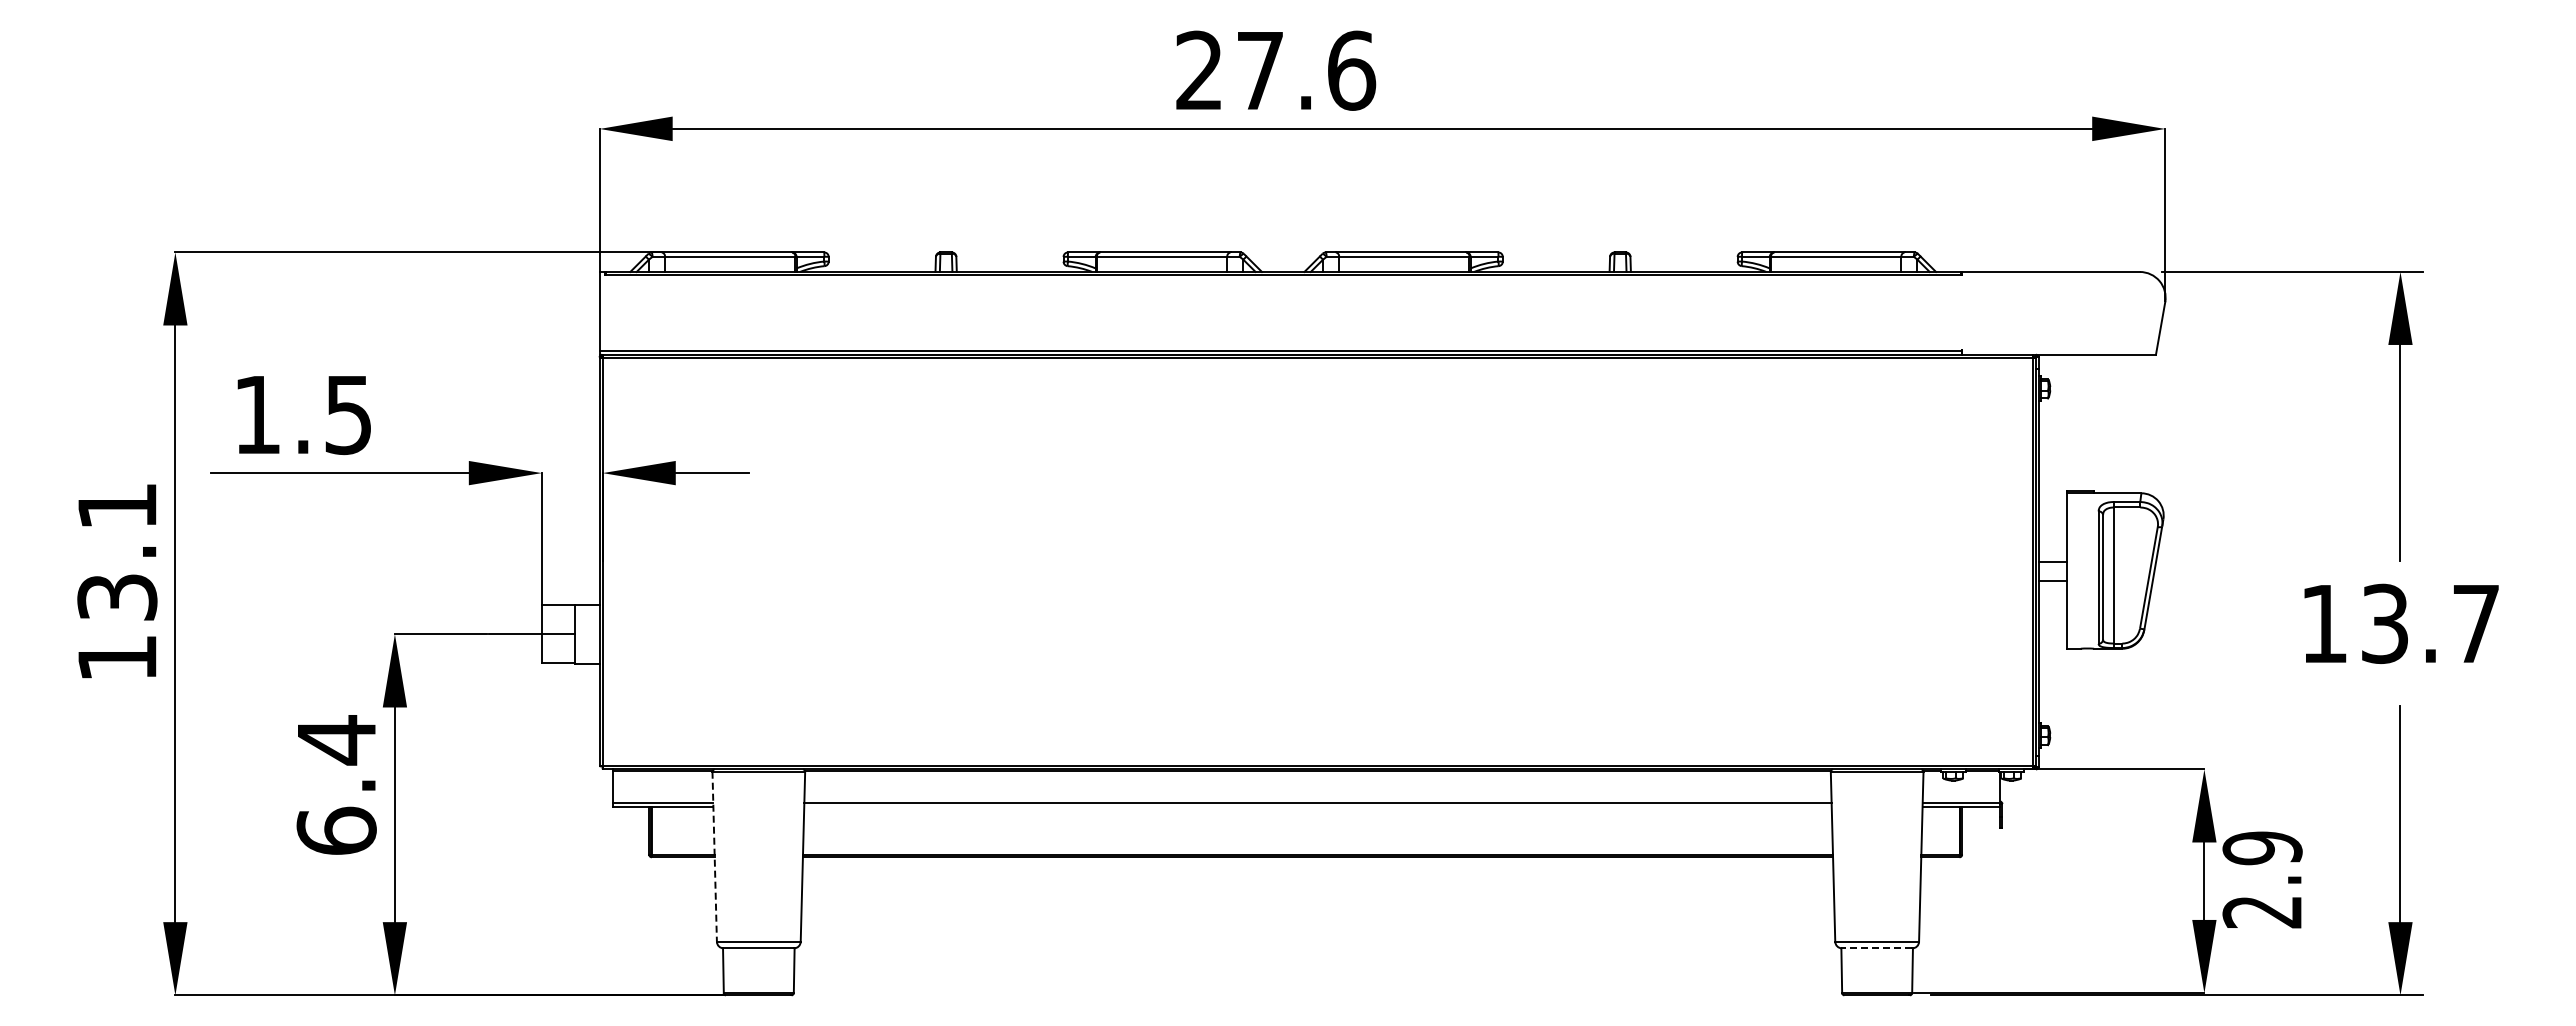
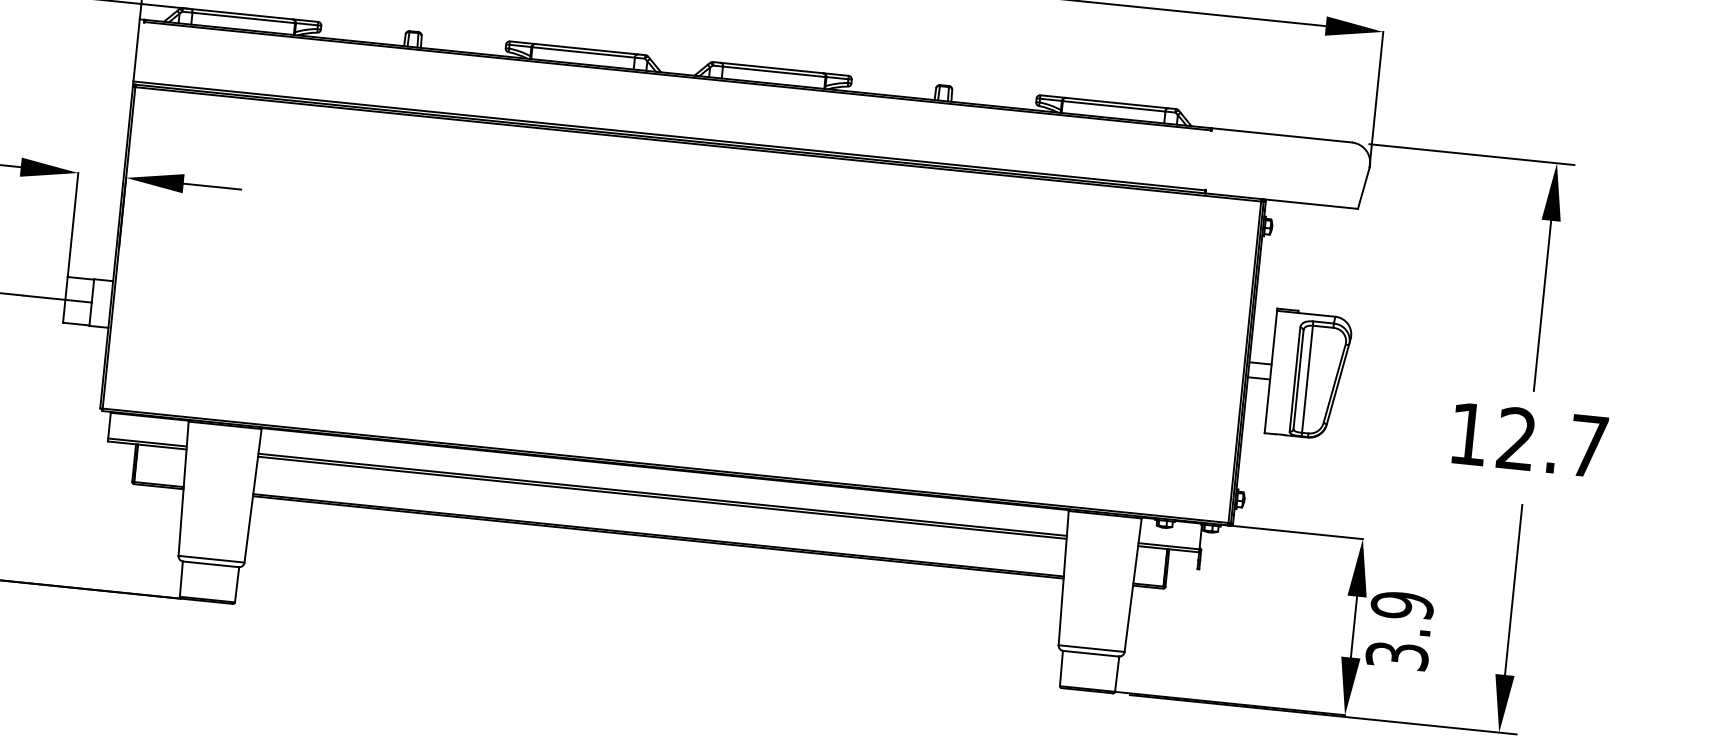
text: (2384, 623) -> (1516, 438), 13.7 -> 12.7
line: (1317, 807) -> (661, 498), added
line: (714, 857) -> (183, 489), dashed -> solid
text: (2262, 912) -> (1397, 656), 2.9 -> 3.9
line: (1876, 948) -> (1090, 653), dashed -> solid

